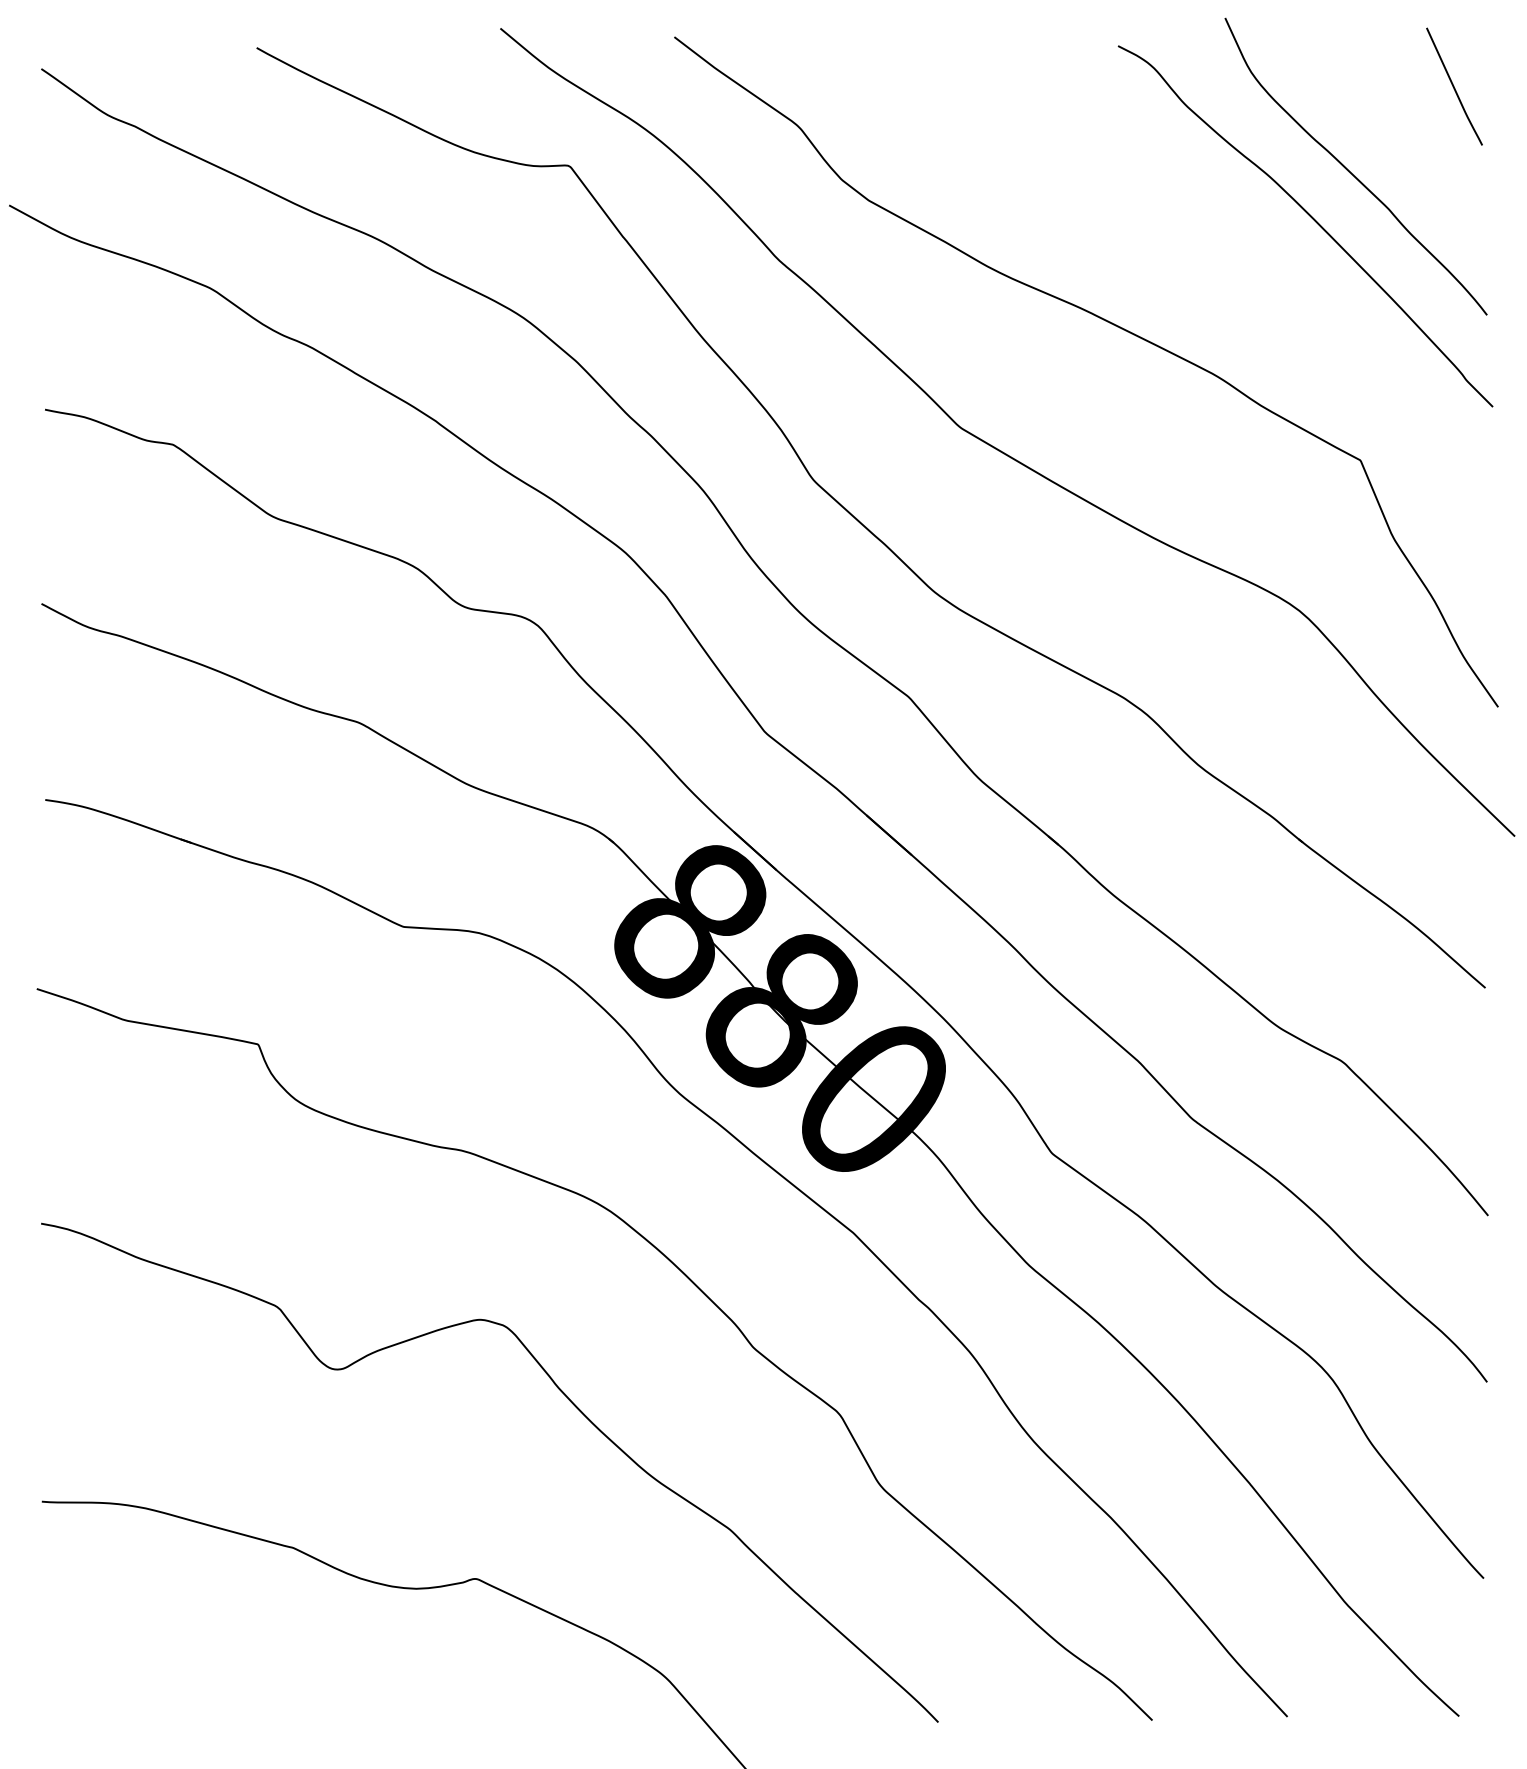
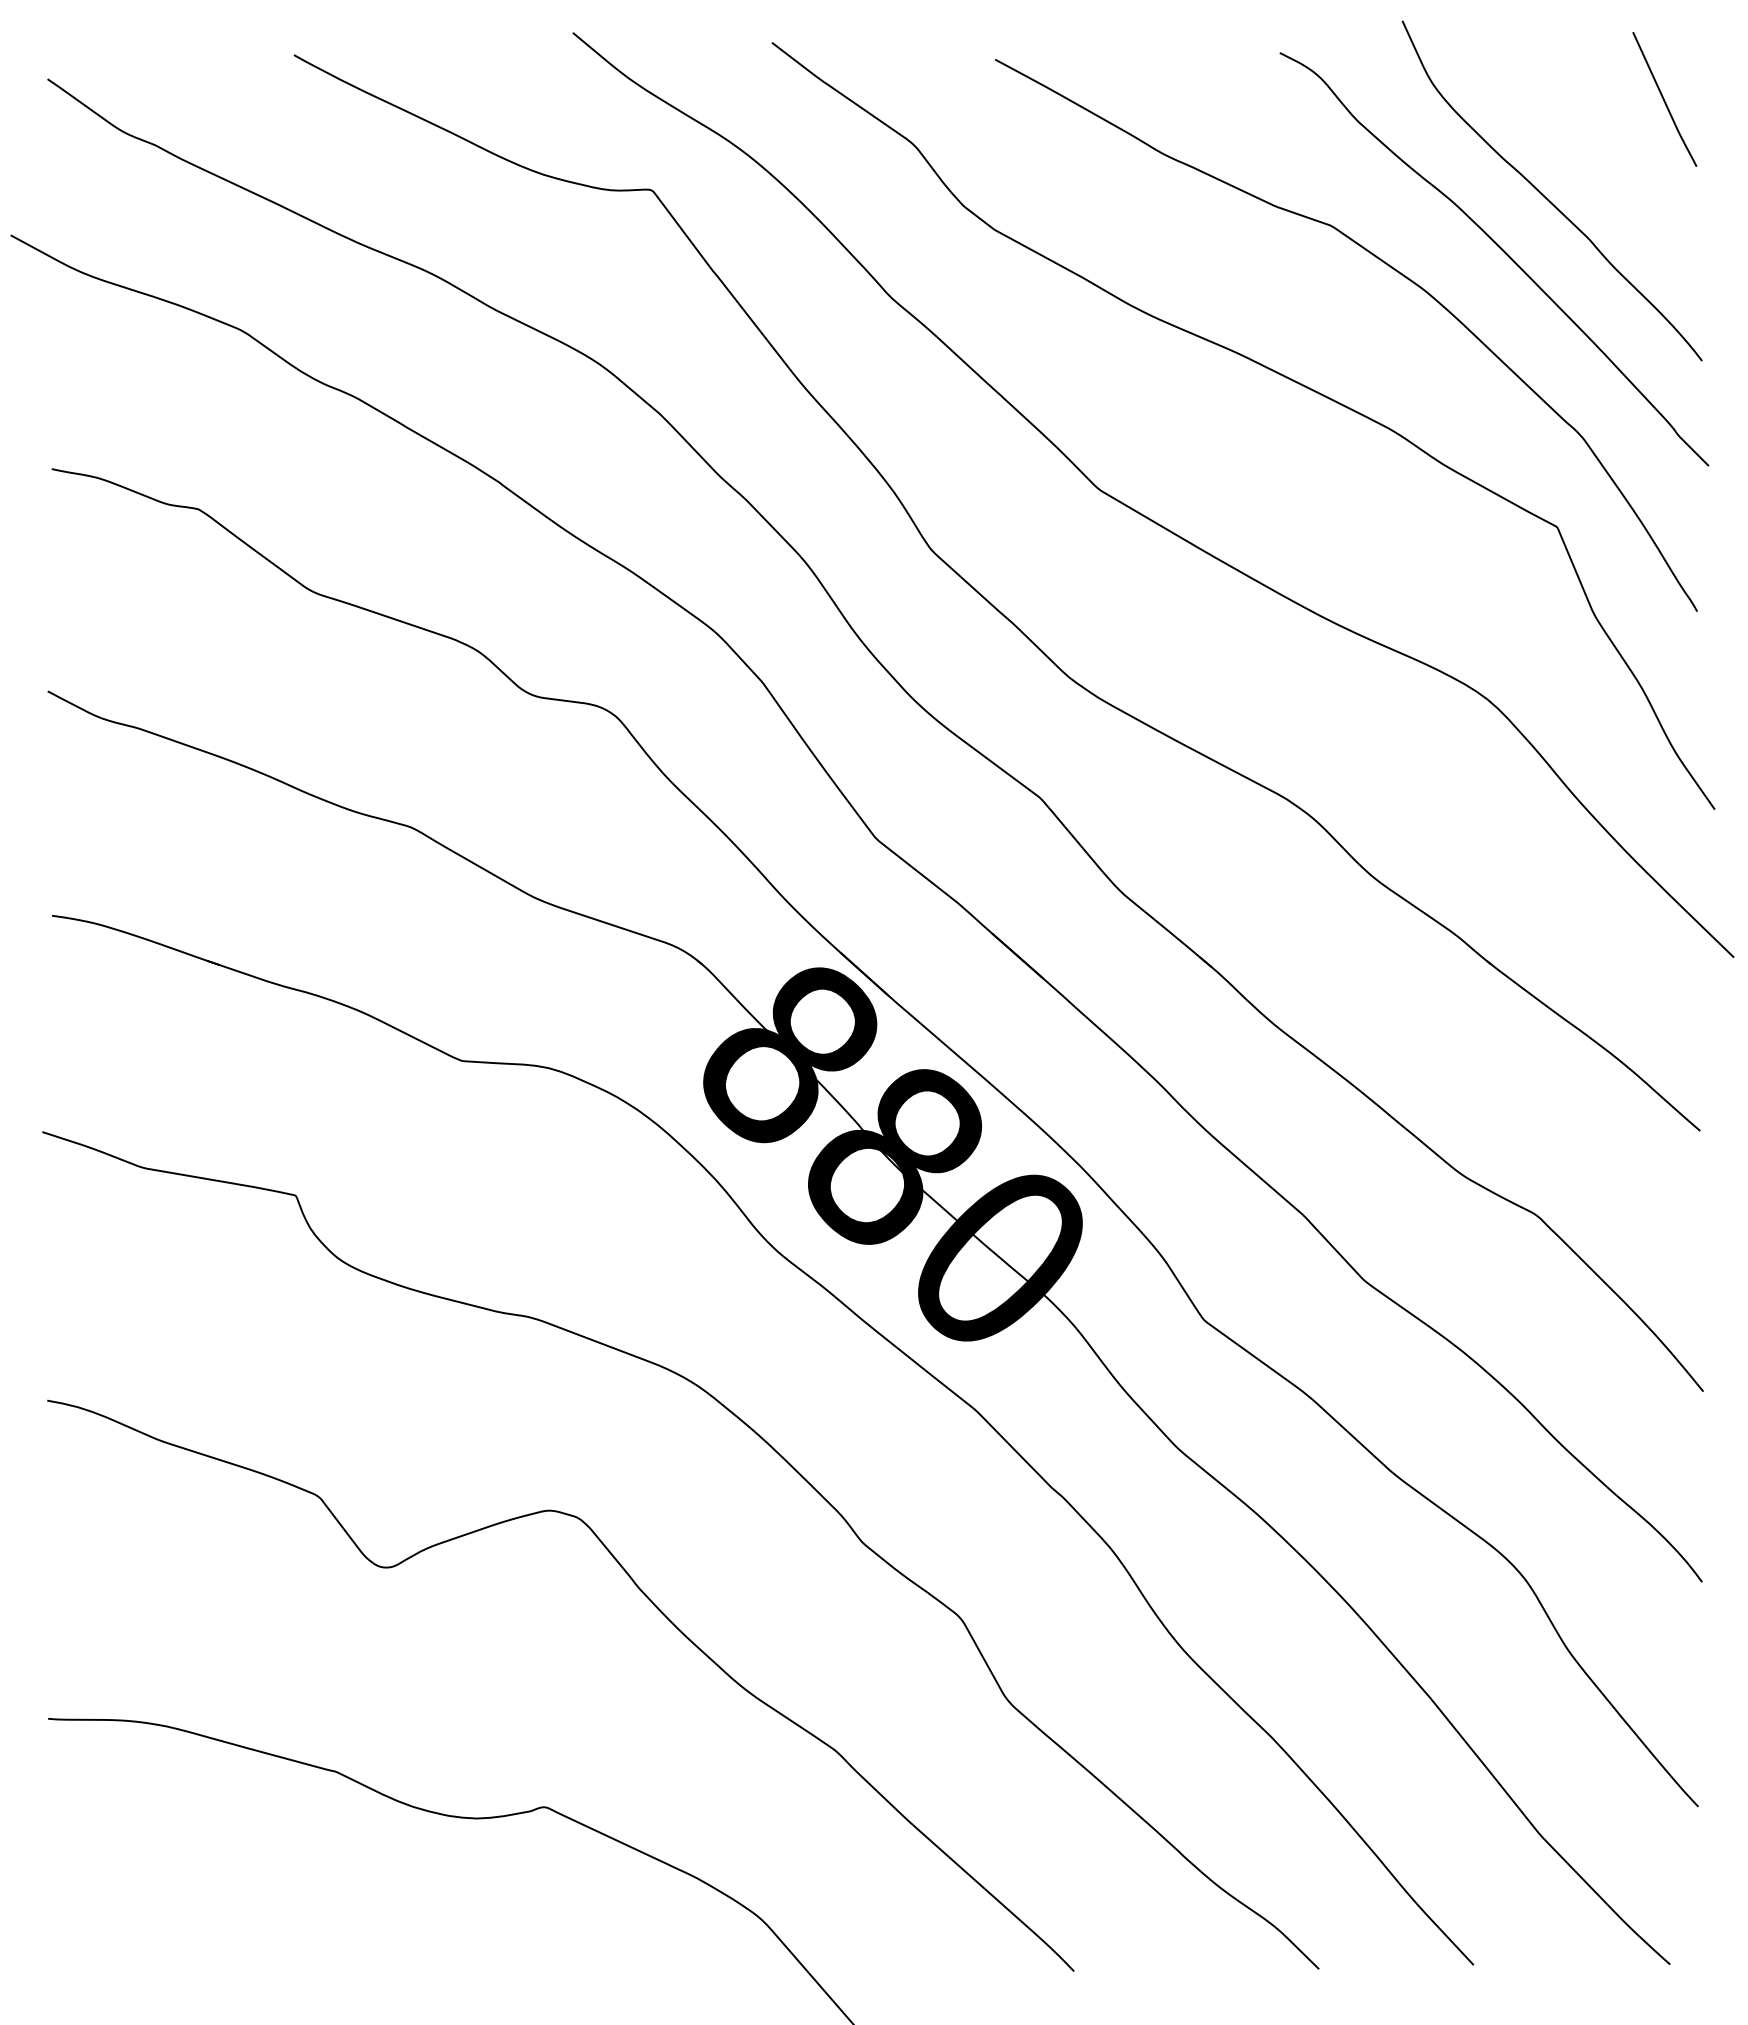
curve: (1219, 237) -> (1395, 271), added

